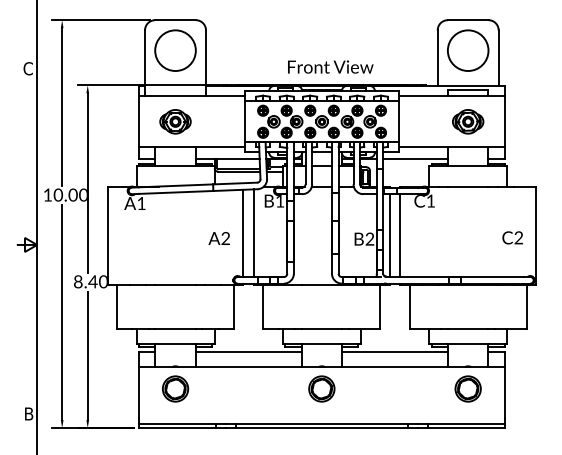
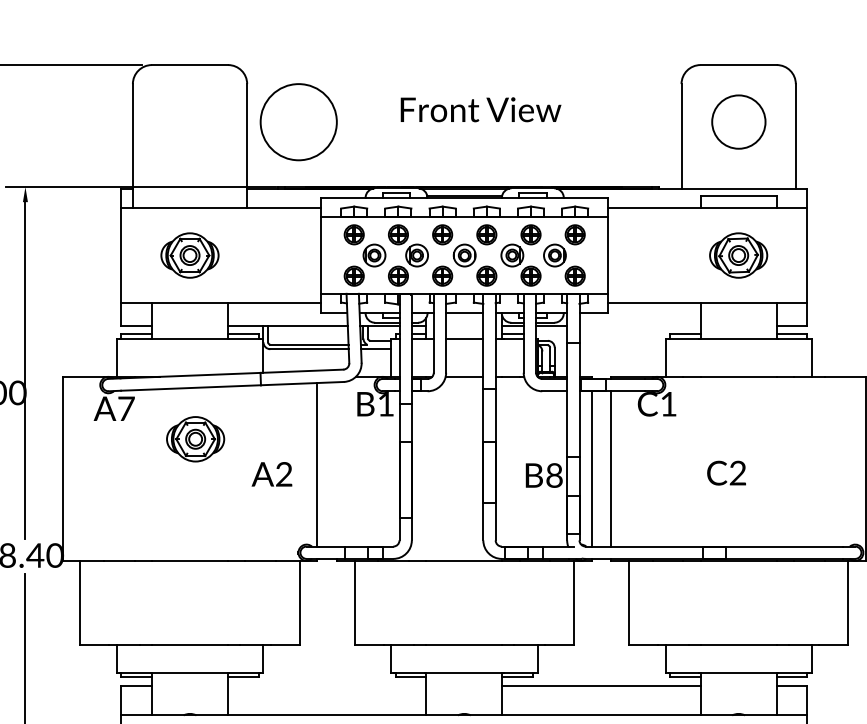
circle: (175, 50) -> (298, 121), moved
circle: (468, 50) -> (739, 121), size x0.7
text: (330, 66) -> (480, 108), moved
line: (415, 159) -> (639, 326), removed
text: (141, 203) -> (126, 408), A1 -> A7
part: (178, 219) -> (195, 438), added
line: (253, 233) -> (336, 464), removed
text: (512, 237) -> (726, 472), moved
text: (369, 239) -> (553, 476), B2 -> B8
line: (248, 351) -> (326, 686), removed

